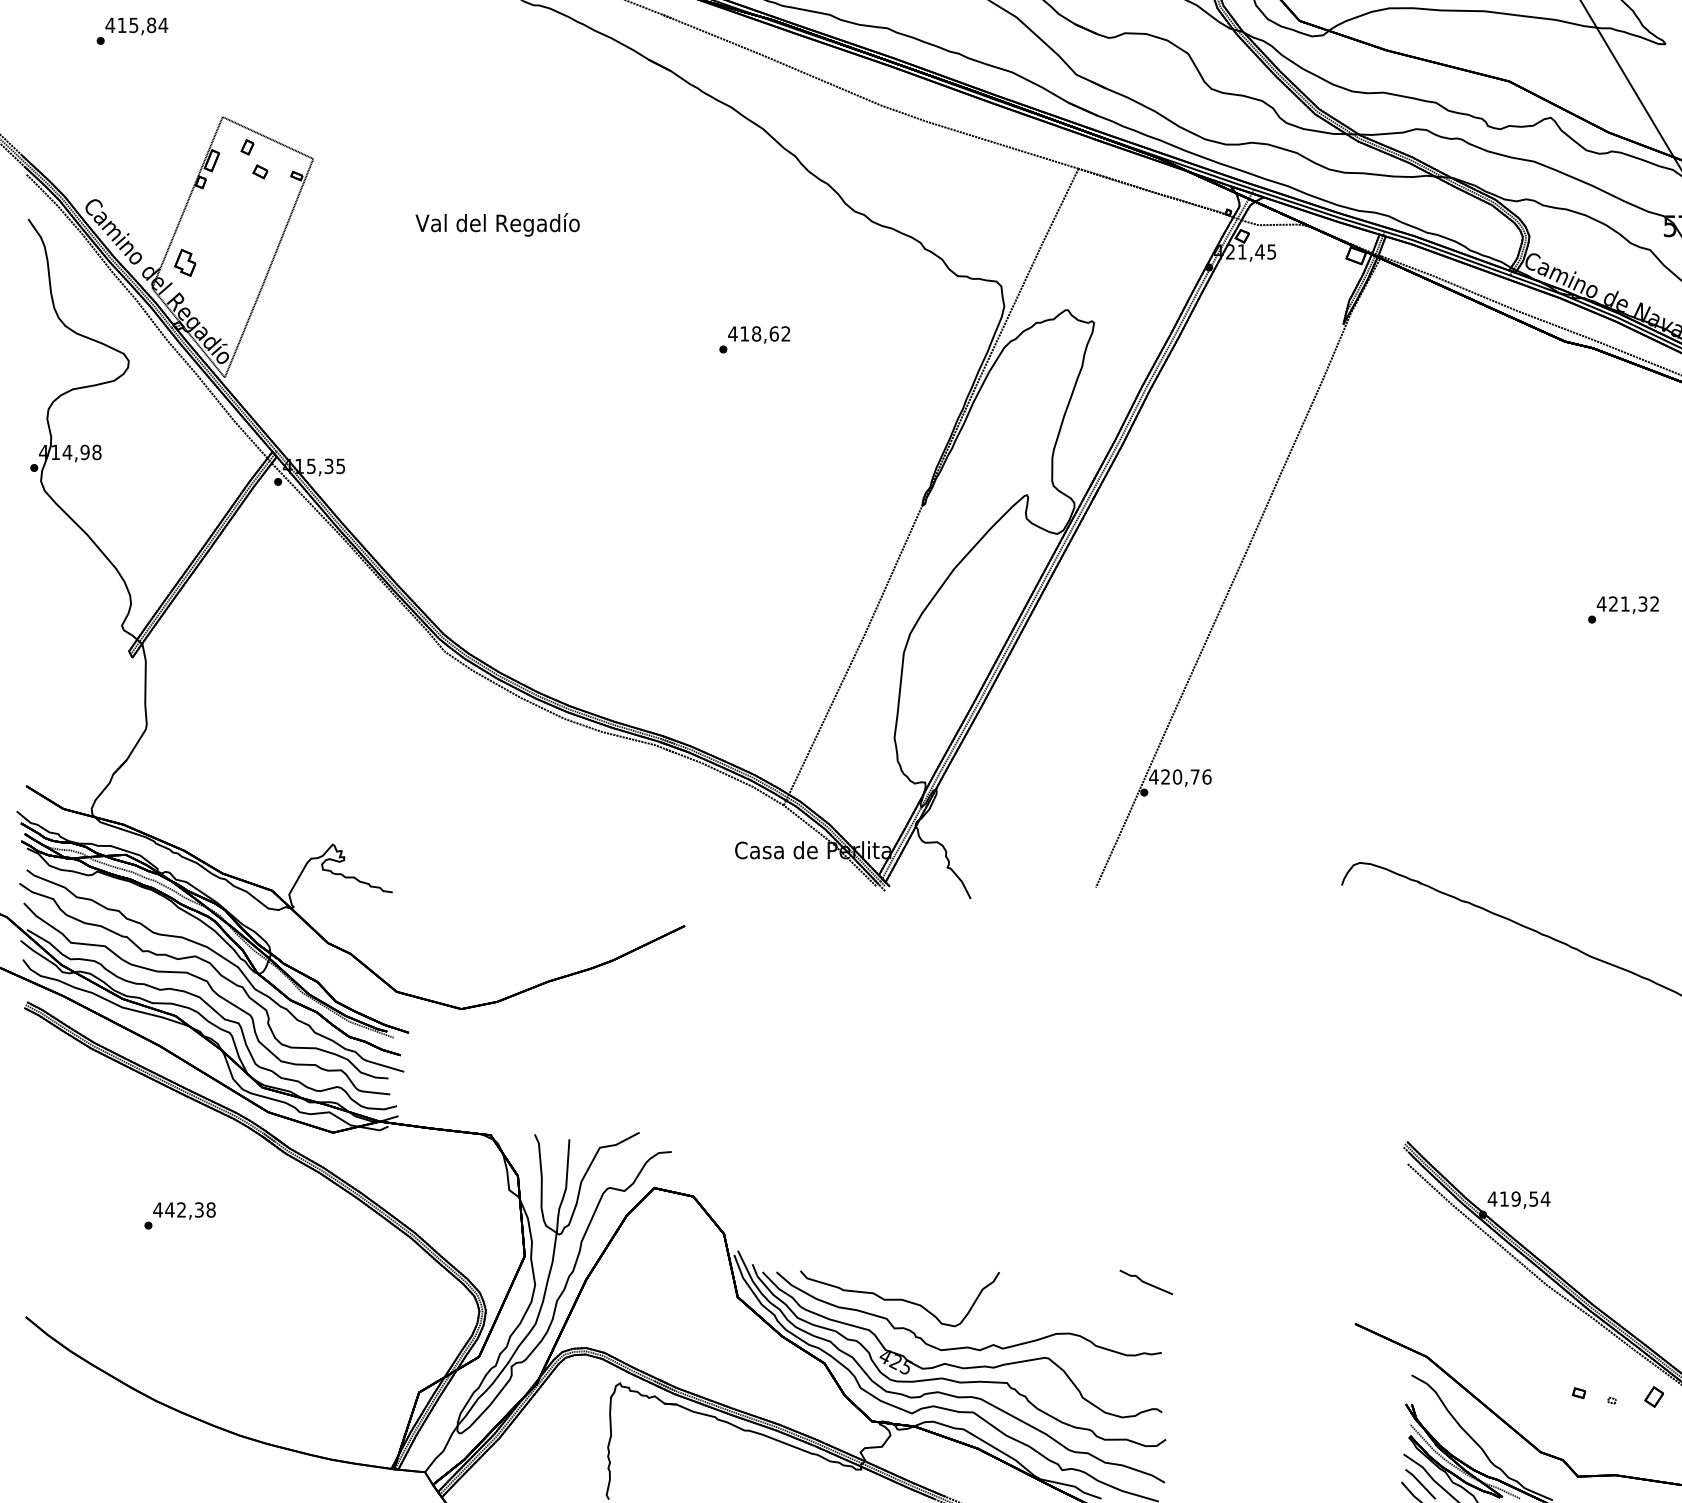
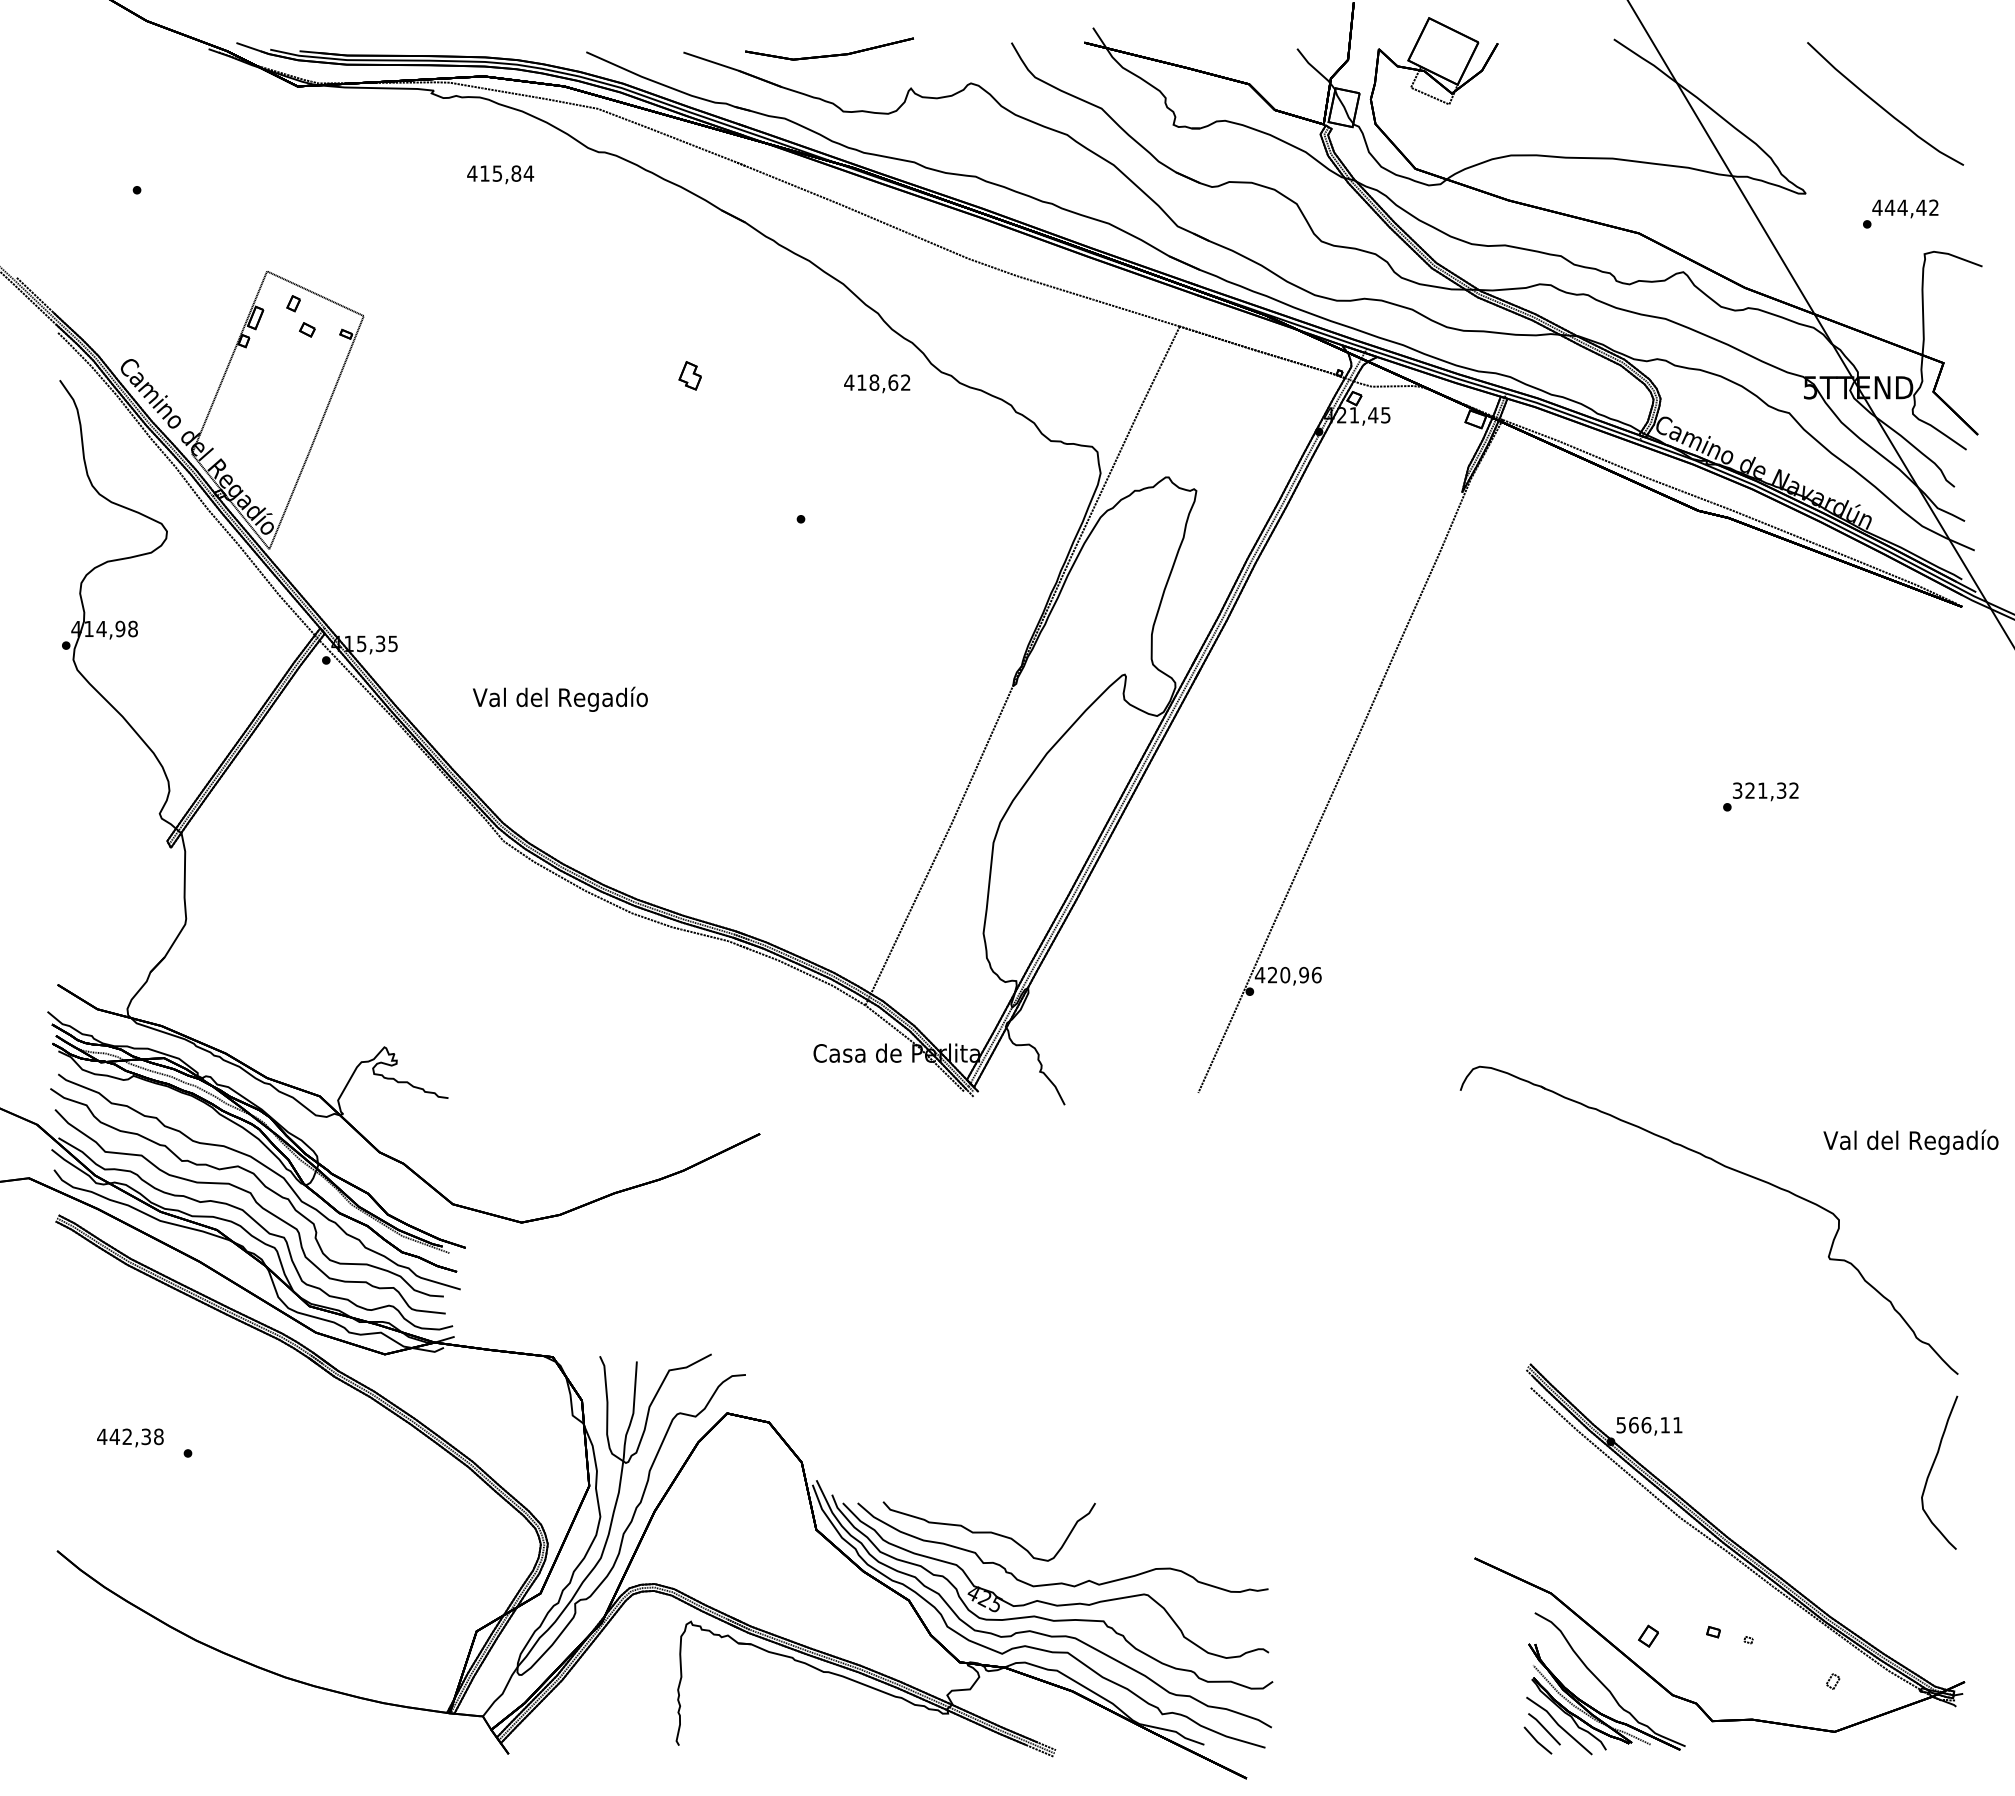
text: (136, 26) -> (500, 174), moved
text: (497, 224) -> (560, 698), moved
part: (184, 262) -> (689, 375), moved
text: (759, 334) -> (877, 383), moved
text: (1601, 603) -> (1737, 790), 421,32 -> 321,32
text: (1194, 776) -> (1303, 974), 420,76 -> 420,96
text: (1519, 1199) -> (1649, 1425), 419,54 -> 566,11
text: (184, 1210) -> (130, 1437), moved
line: (1145, 1281) -> (1251, 1513), removed
part: (1654, 1396) -> (1648, 1635), moved

